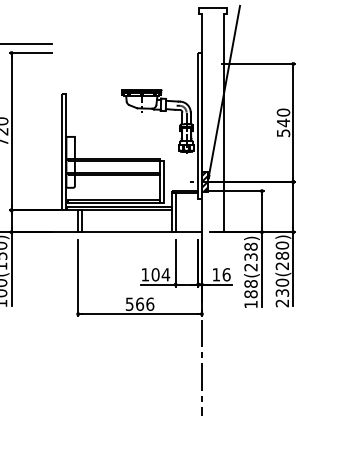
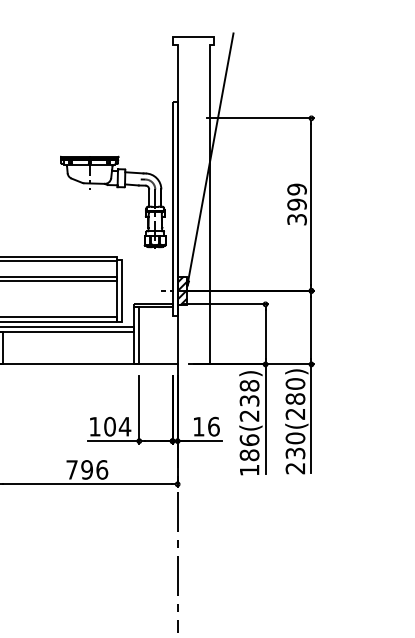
text: (283, 122) -> (297, 203), 540 -> 399
text: (250, 283) -> (248, 439), 188(238) -> 186(238)
text: (134, 303) -> (79, 468), 566 -> 796

